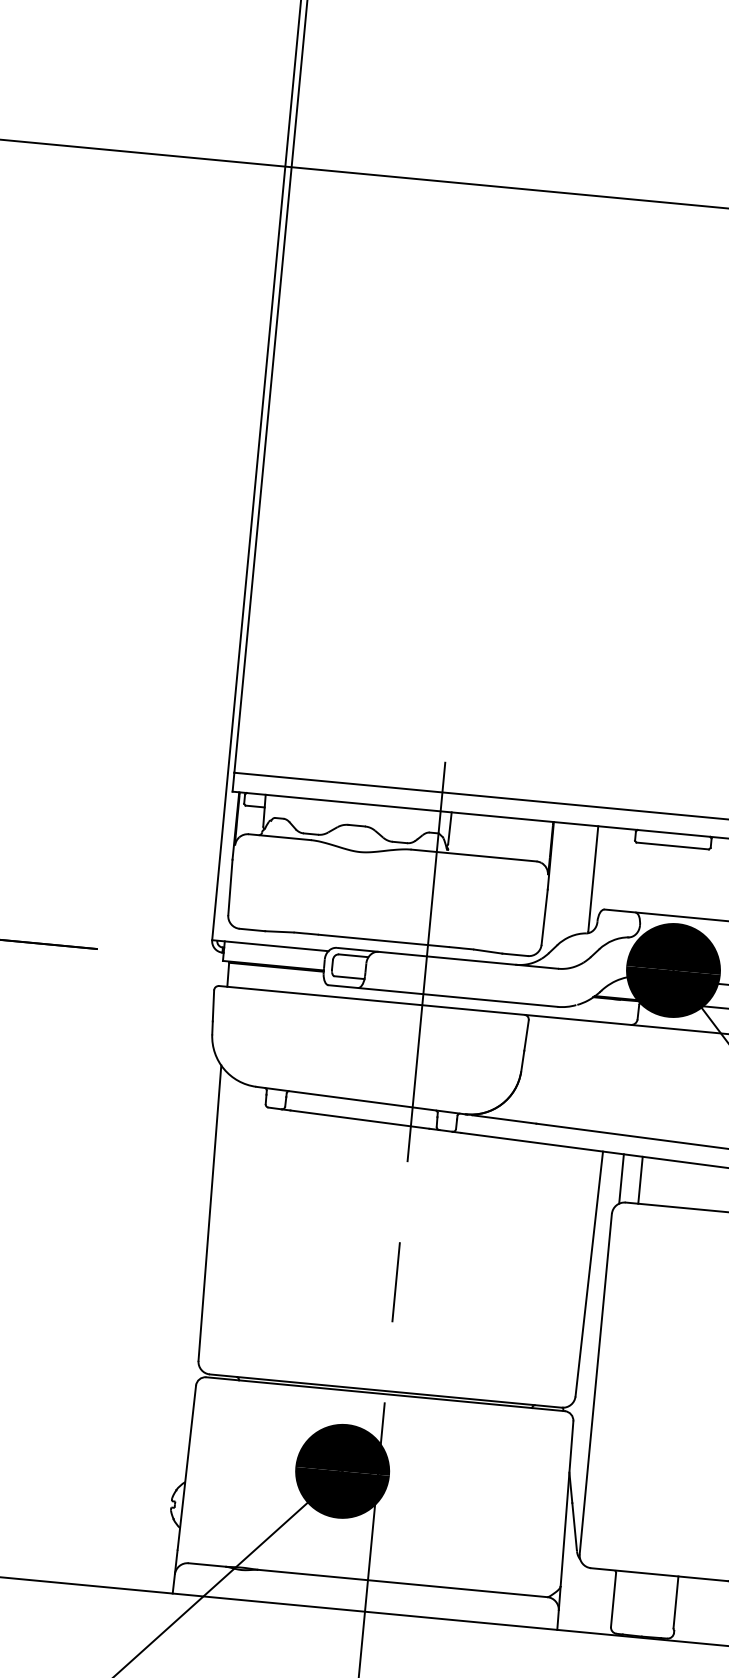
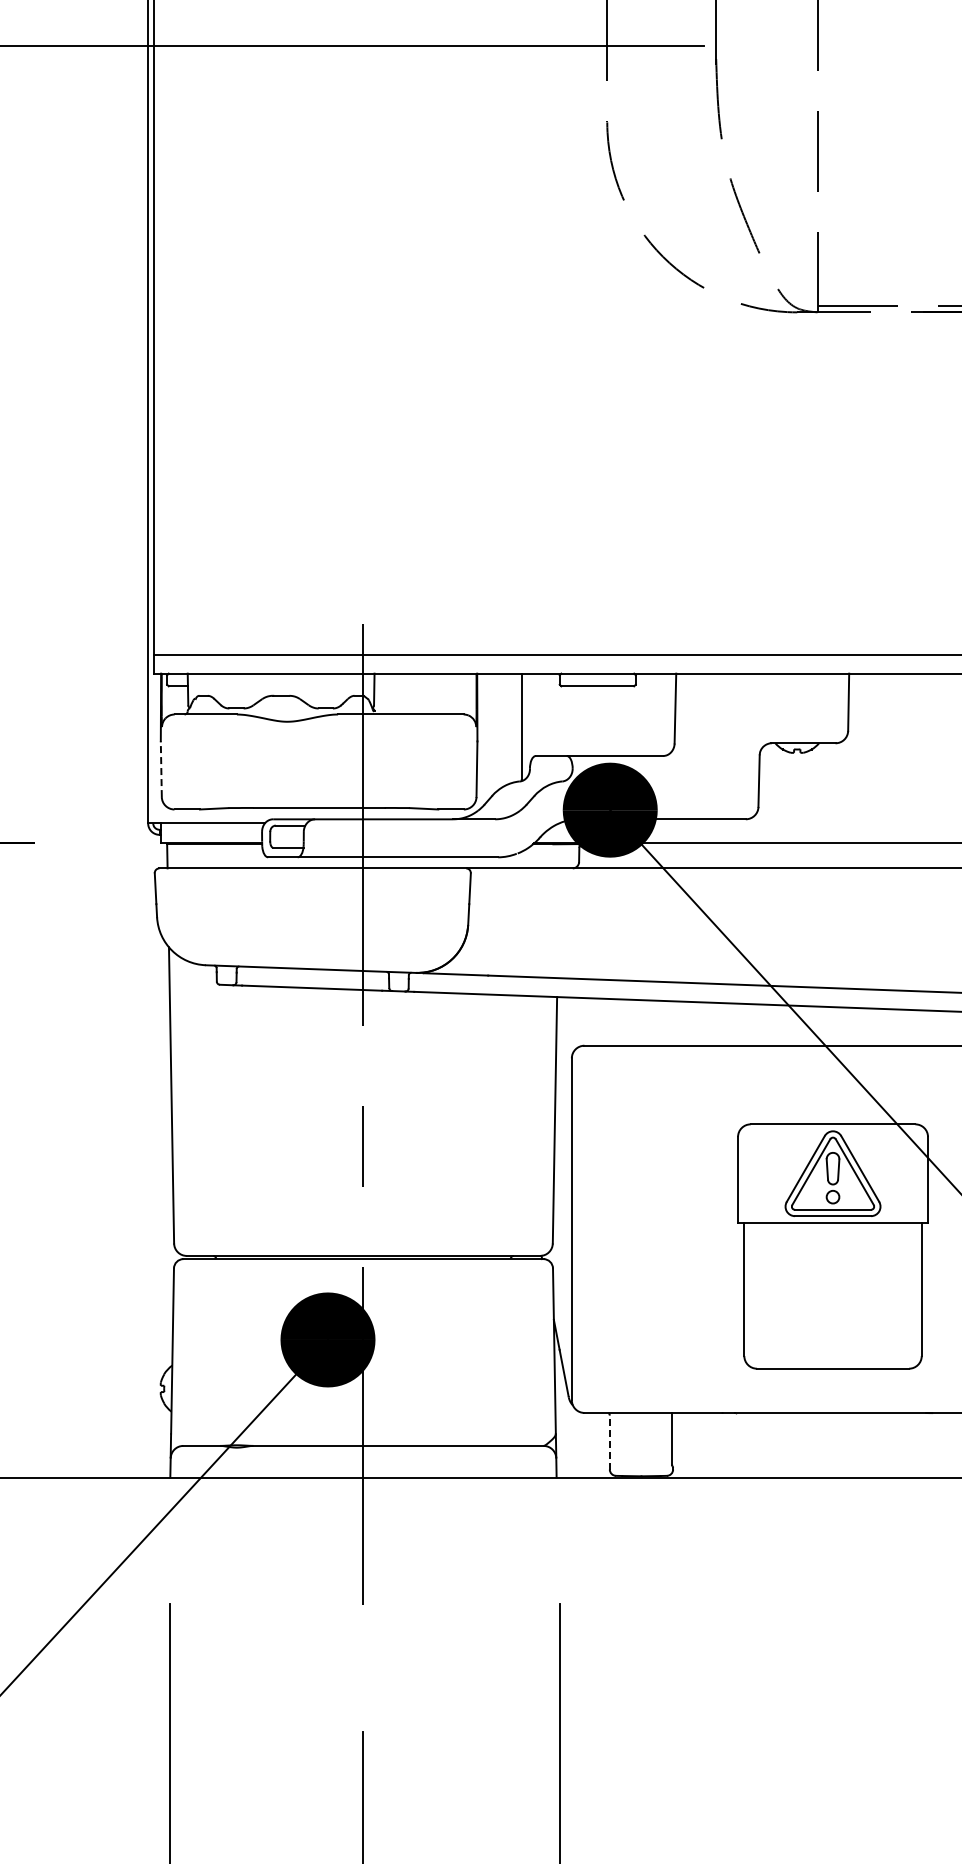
line: (230, 887) -> (161, 769), solid -> dashed
line: (621, 1178) -> (578, 1022), removed
line: (640, 1179) -> (597, 1021), removed
line: (613, 1599) -> (609, 1442), solid -> dashed

